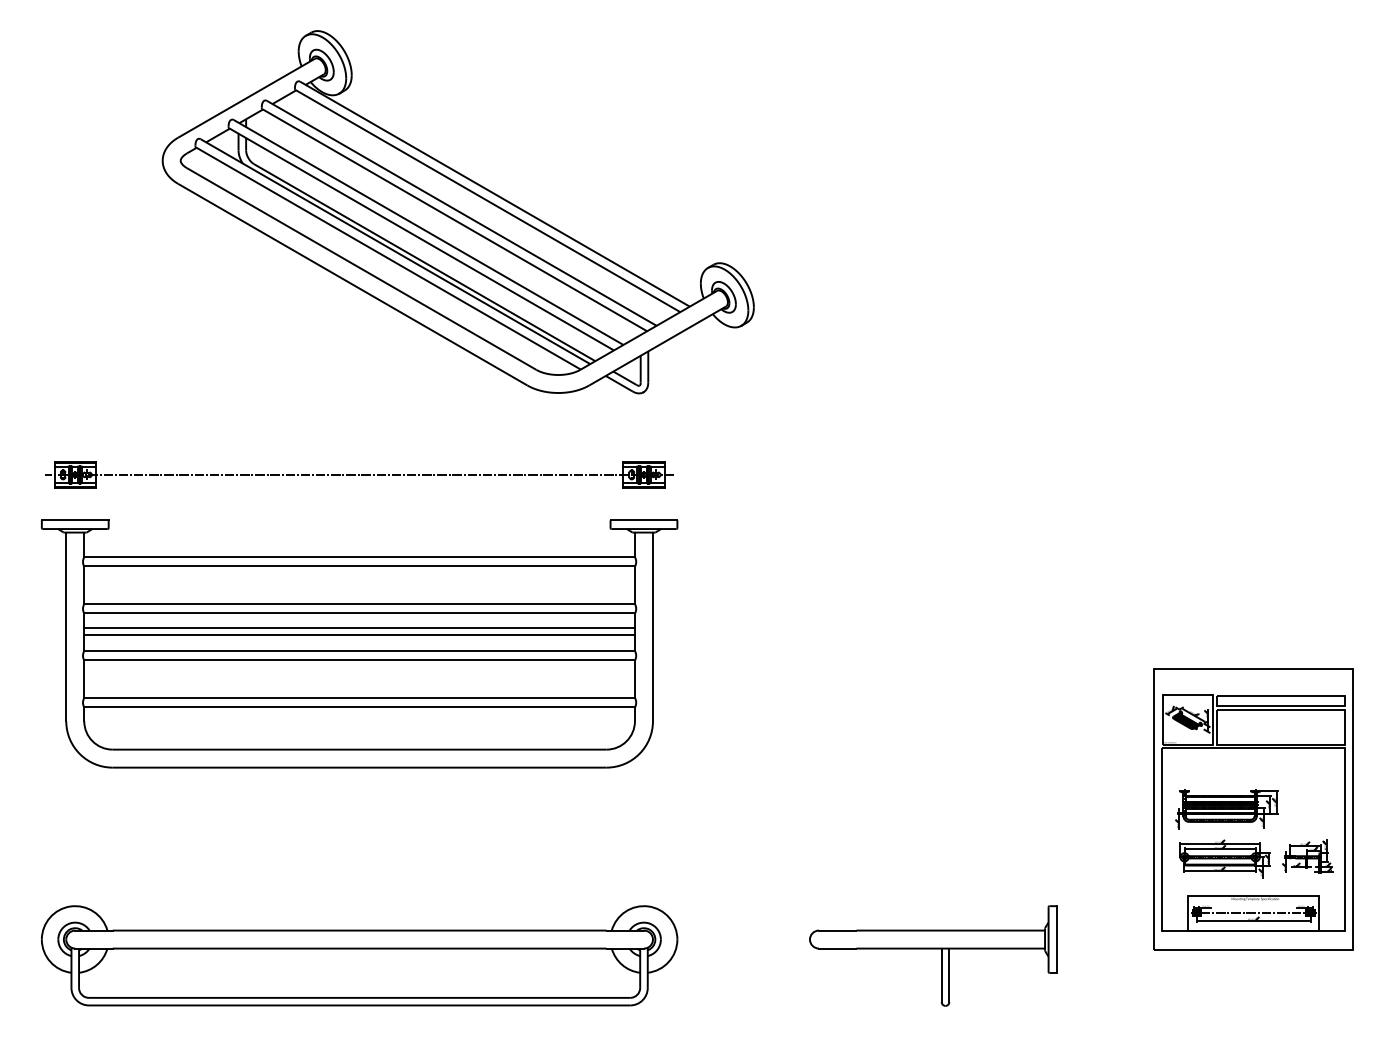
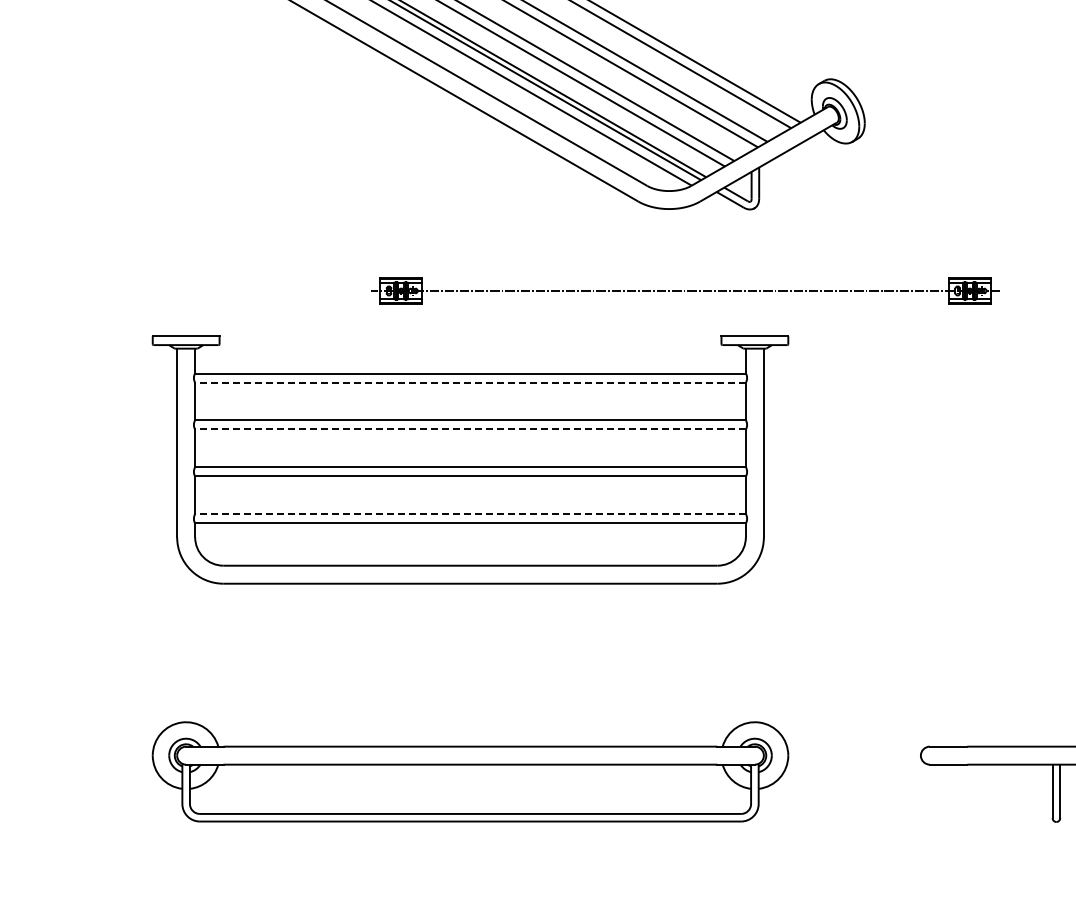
part: (359, 474) -> (685, 290), moved
line: (359, 566) -> (470, 382), solid -> dashed
line: (359, 613) -> (470, 429), solid -> dashed
line: (359, 627) -> (470, 443), removed
line: (359, 635) -> (470, 451), removed
line: (359, 698) -> (470, 514), solid -> dashed

